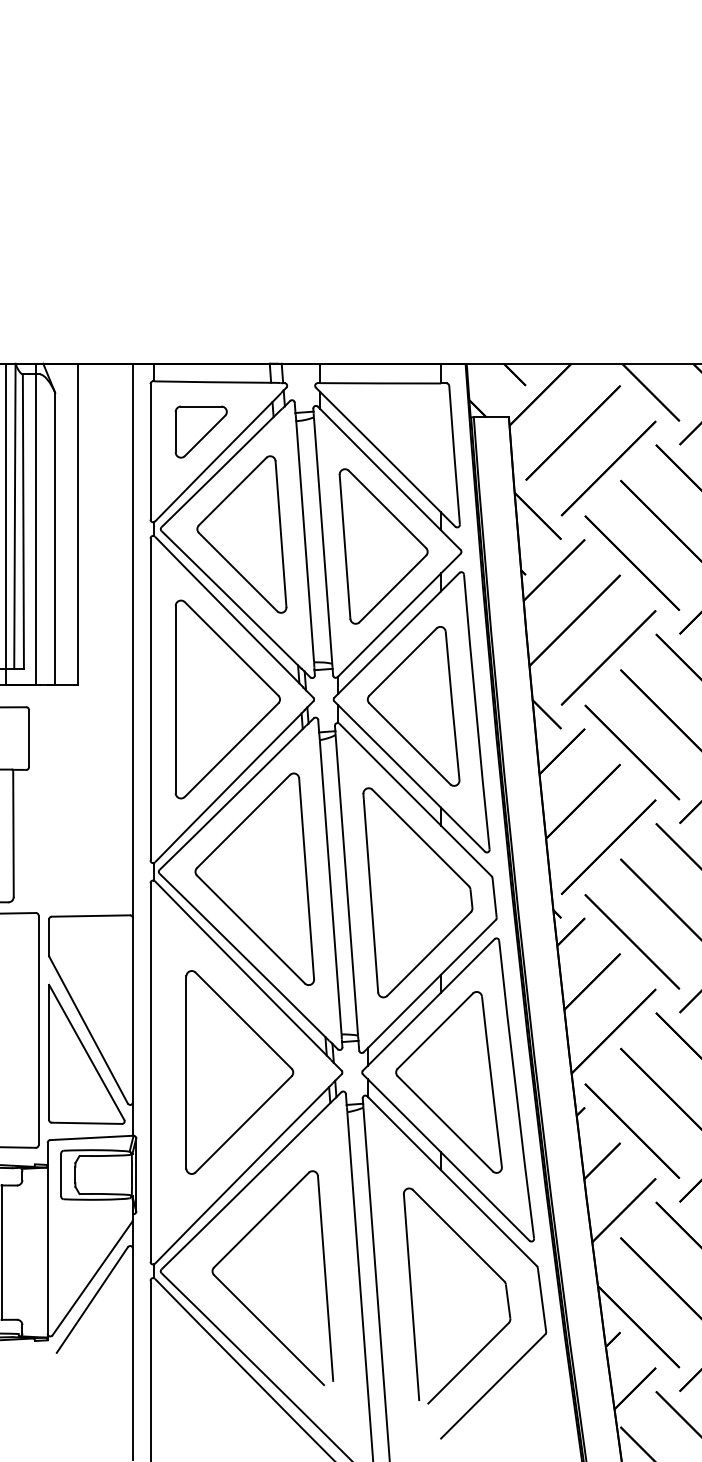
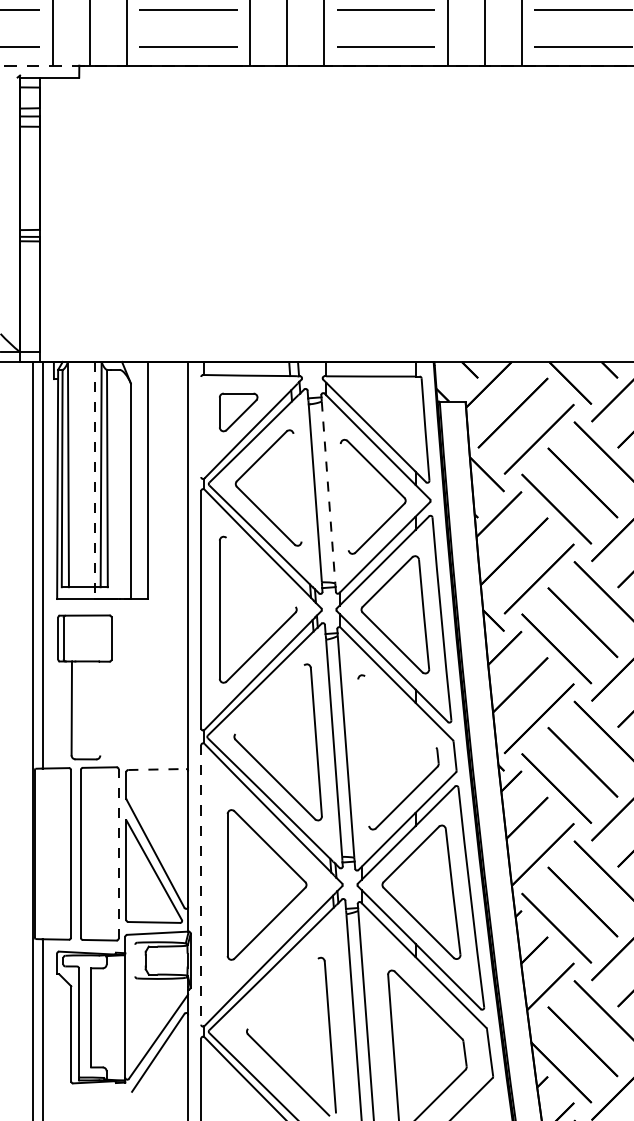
line: (150, 451) -> (201, 426), removed
line: (5, 524) -> (94, 480), solid -> dashed
line: (35, 524) -> (116, 480), removed
line: (281, 533) -> (297, 487), removed
line: (323, 540) -> (328, 492), solid -> dashed
line: (344, 547) -> (344, 497), removed
line: (230, 647) -> (260, 571), removed
line: (243, 821) -> (269, 699), removed
line: (12, 833) -> (99, 708), removed
line: (420, 837) -> (400, 711), removed
line: (370, 892) -> (363, 752), removed
line: (91, 916) -> (157, 769), solid -> dashed
line: (38, 1029) -> (118, 853), solid -> dashed
line: (150, 1071) -> (201, 884), solid -> dashed
line: (61, 1174) -> (135, 960), removed
line: (262, 1219) -> (283, 993), removed

